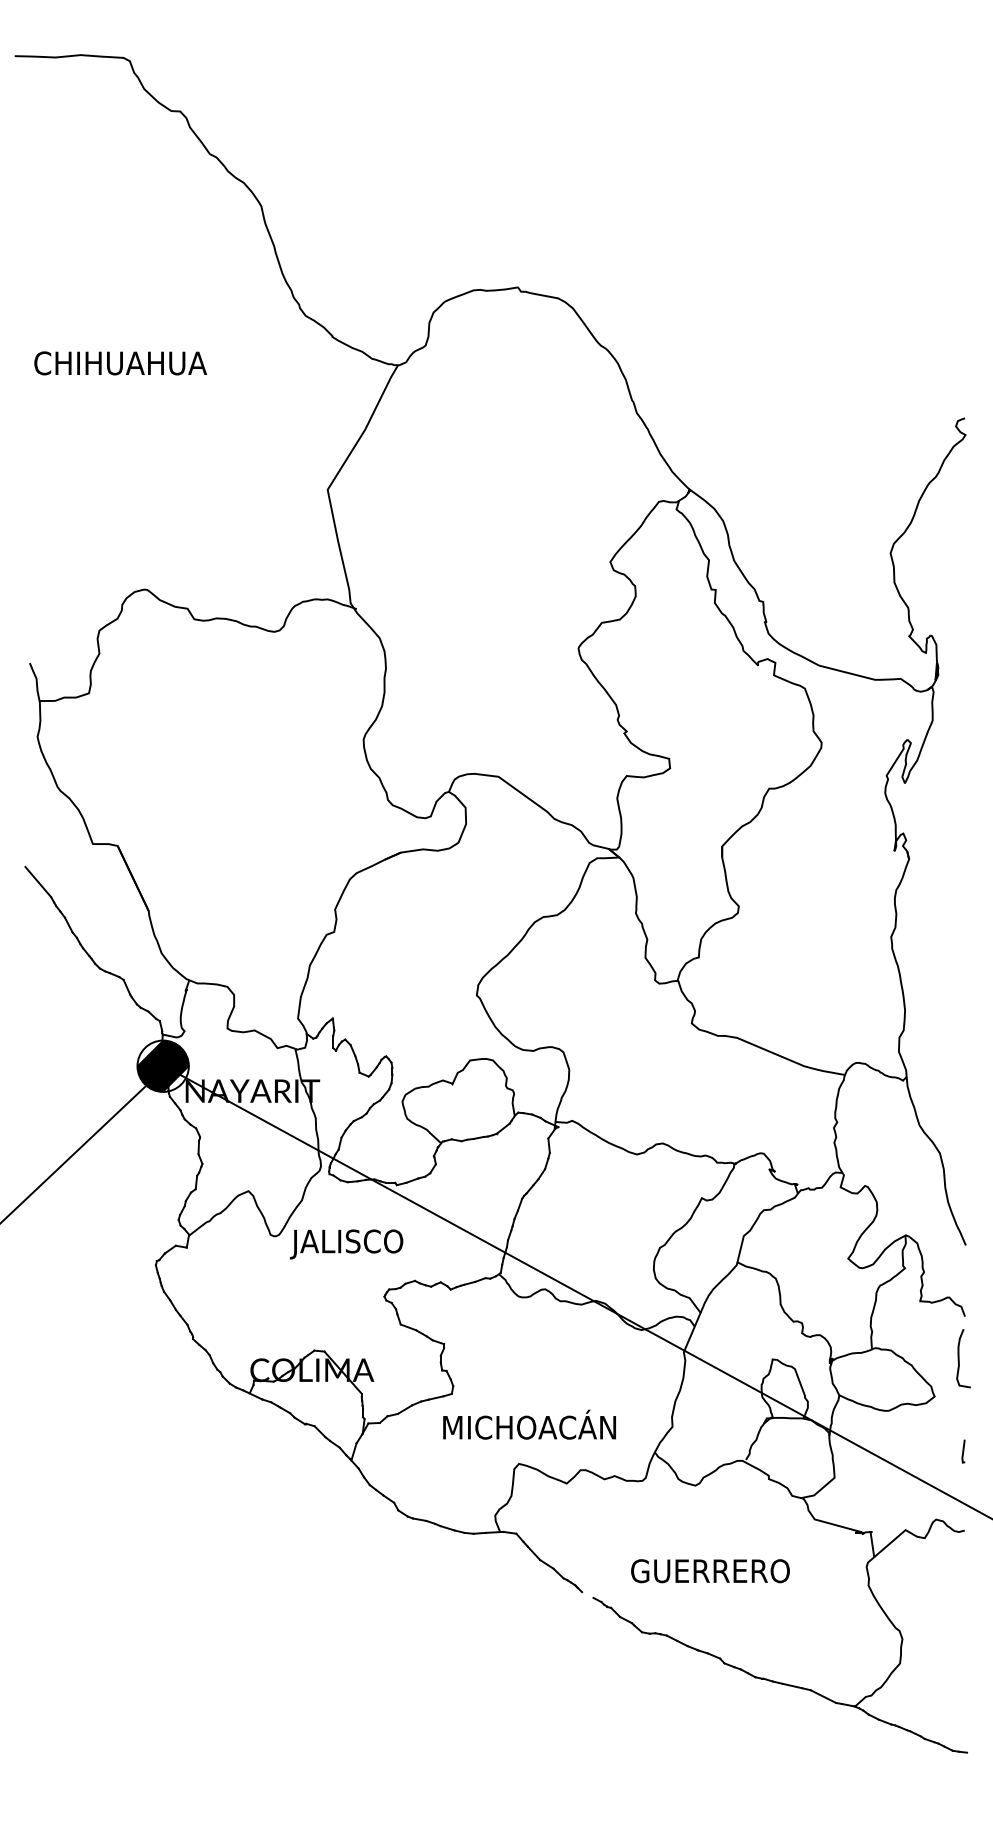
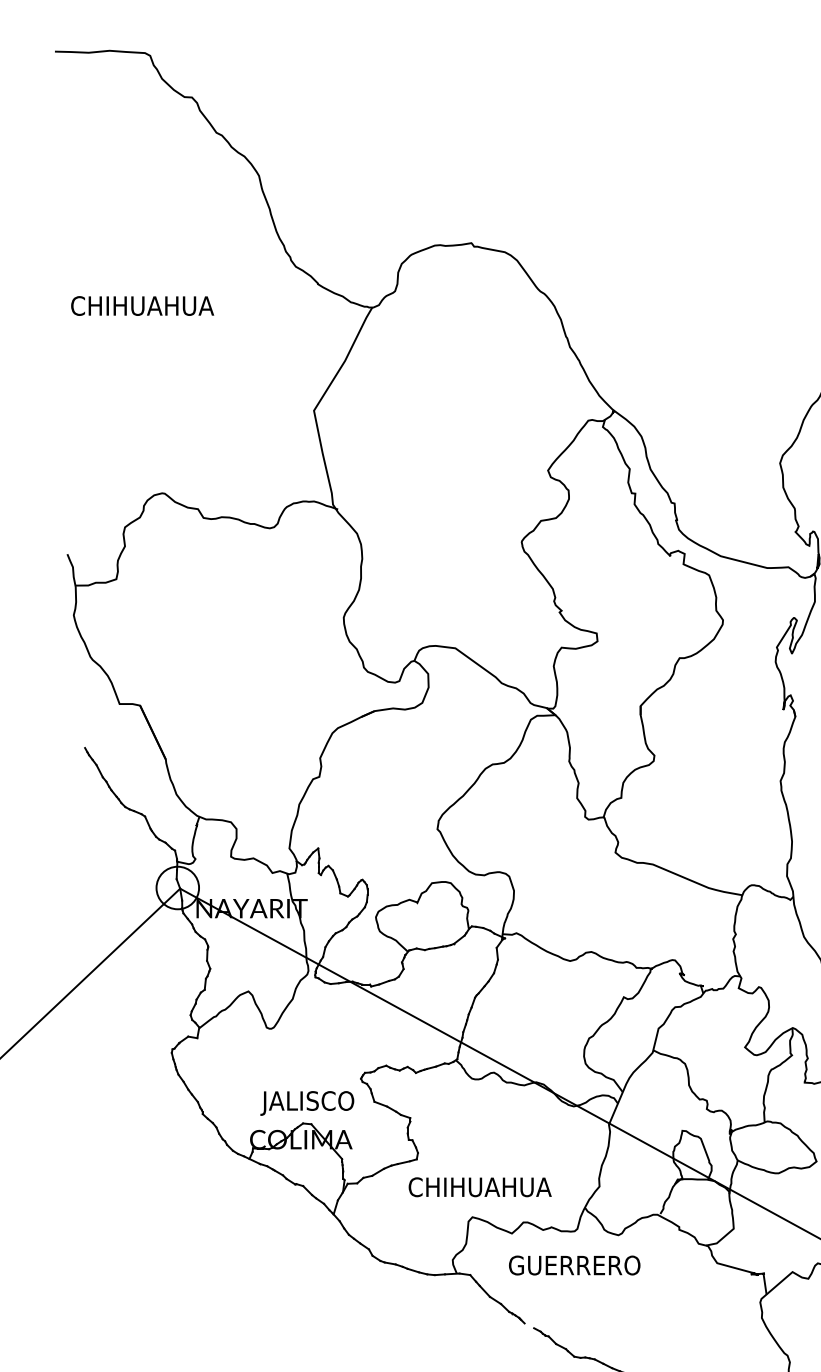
line: (38, 882) -> (74, 735), removed
hatch: (162, 1065) -> (177, 887), removed
text: (346, 1244) -> (307, 1103), moved
text: (528, 1424) -> (480, 1184), MICHOACÁN -> CHIHUAHUA
text: (710, 1571) -> (574, 1265), moved

